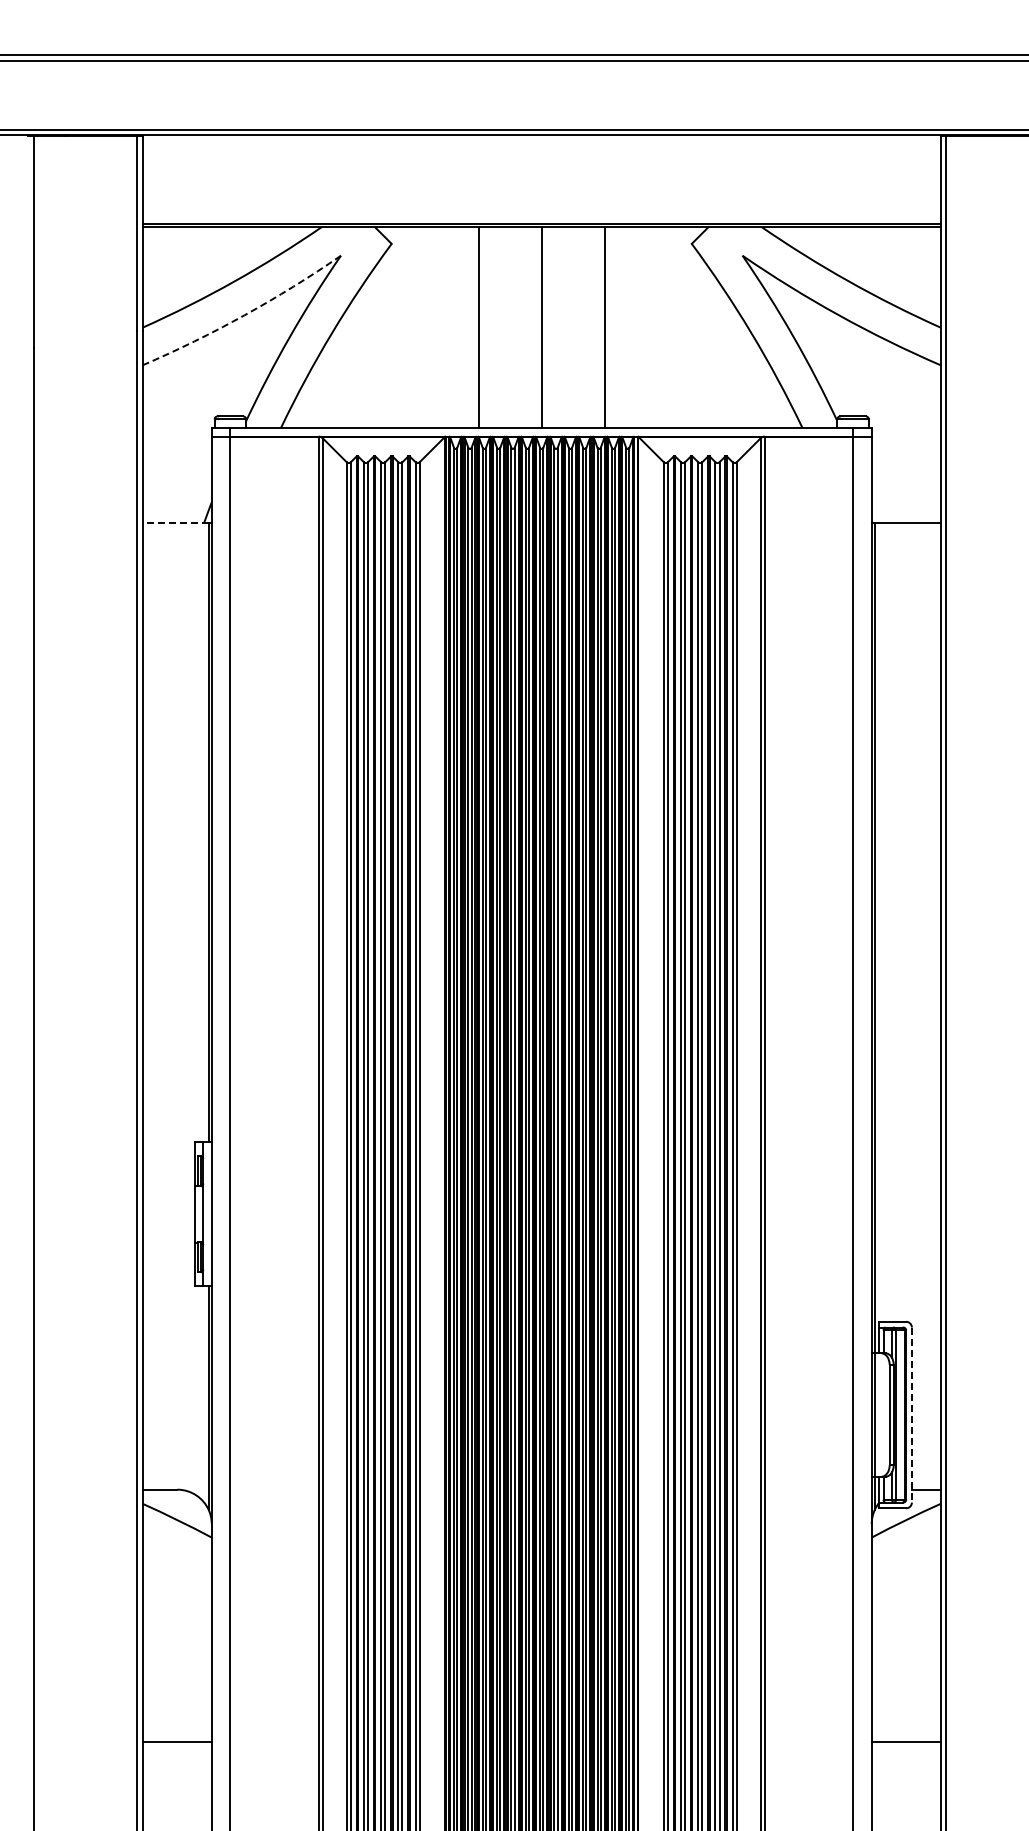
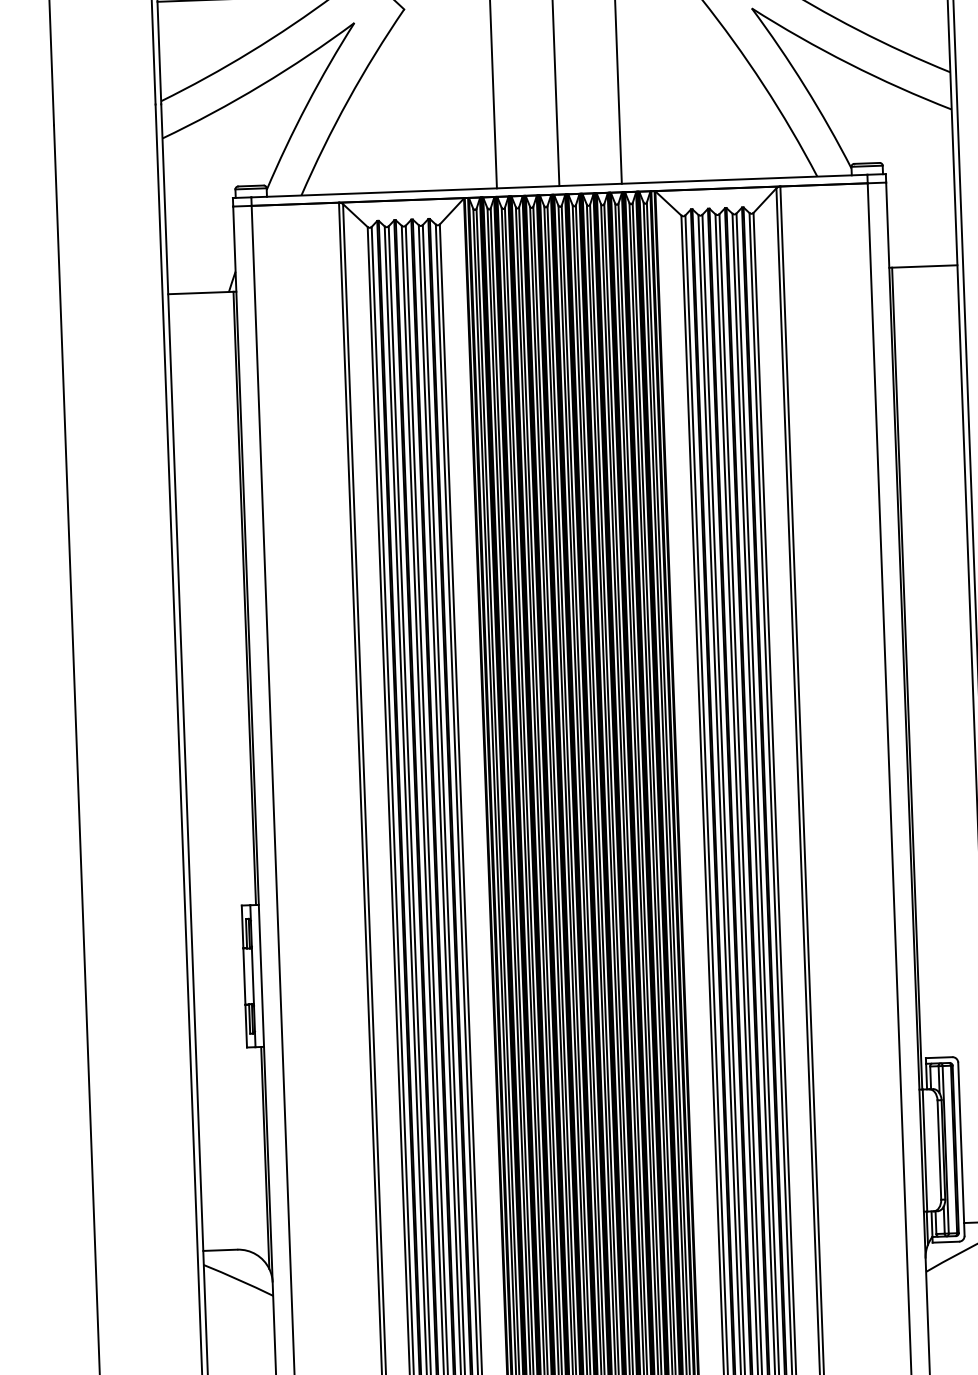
arc: (244, 315) -> (261, 85), dashed -> solid
line: (175, 522) -> (200, 292), dashed -> solid
line: (911, 1415) -> (961, 1149), dashed -> solid

